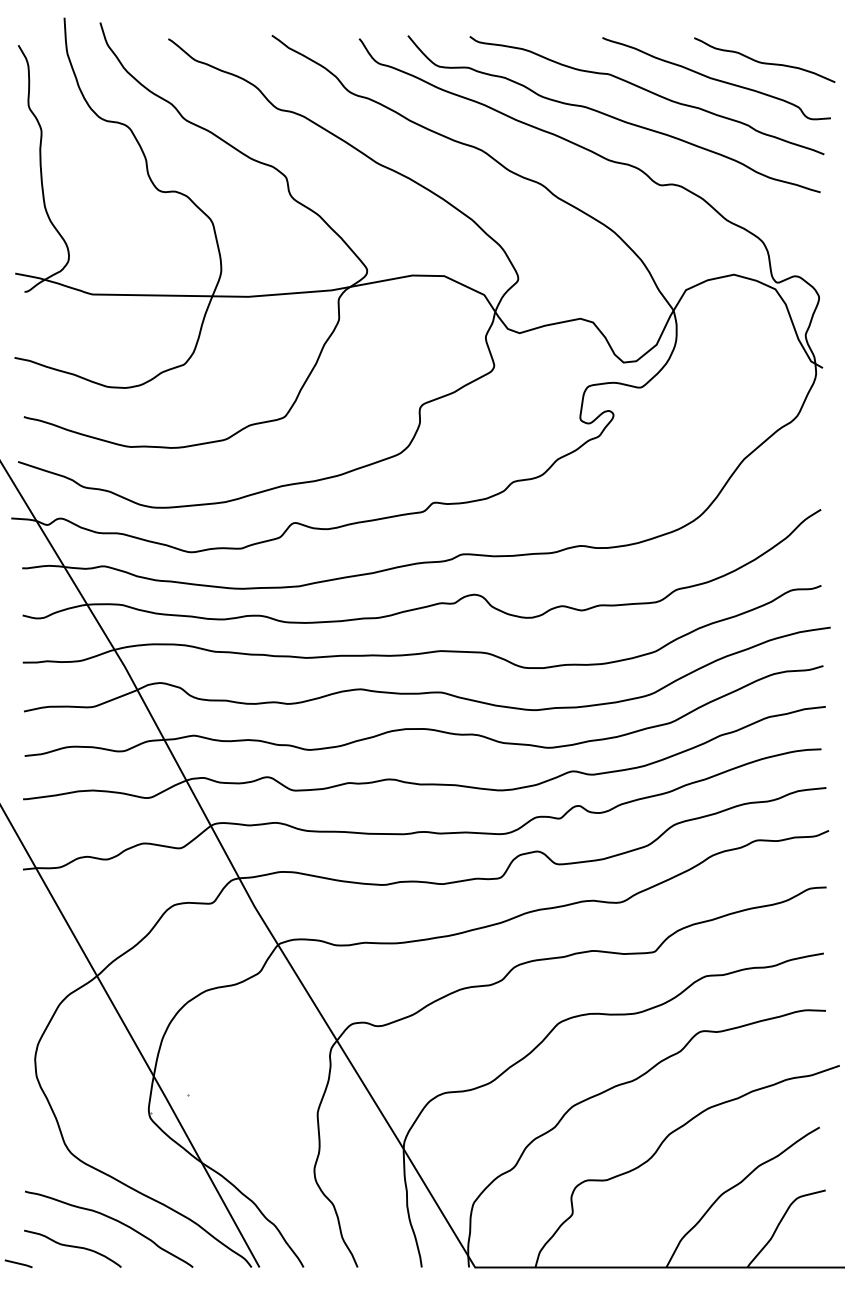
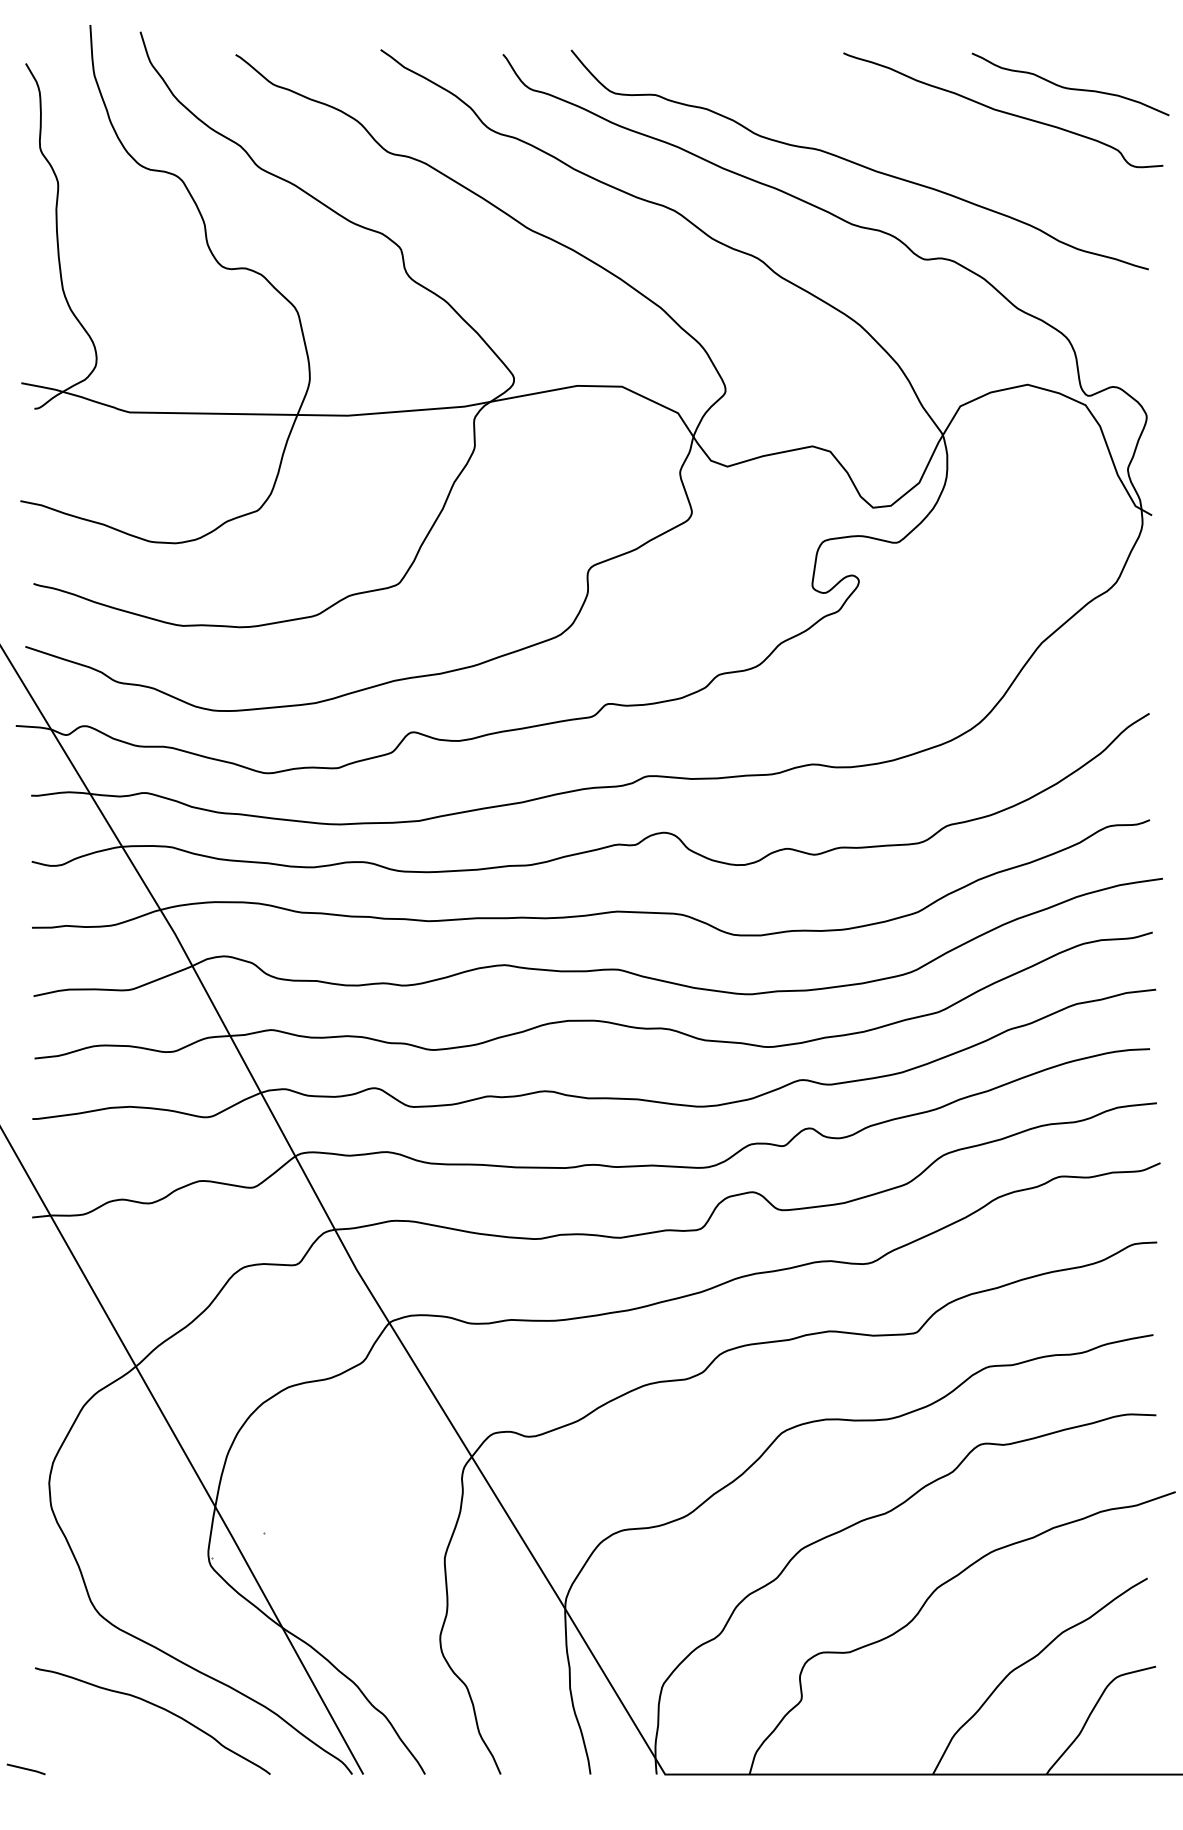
curve: (648, 92) -> (907, 129), removed
curve: (72, 1247) -> (101, 1746), removed

